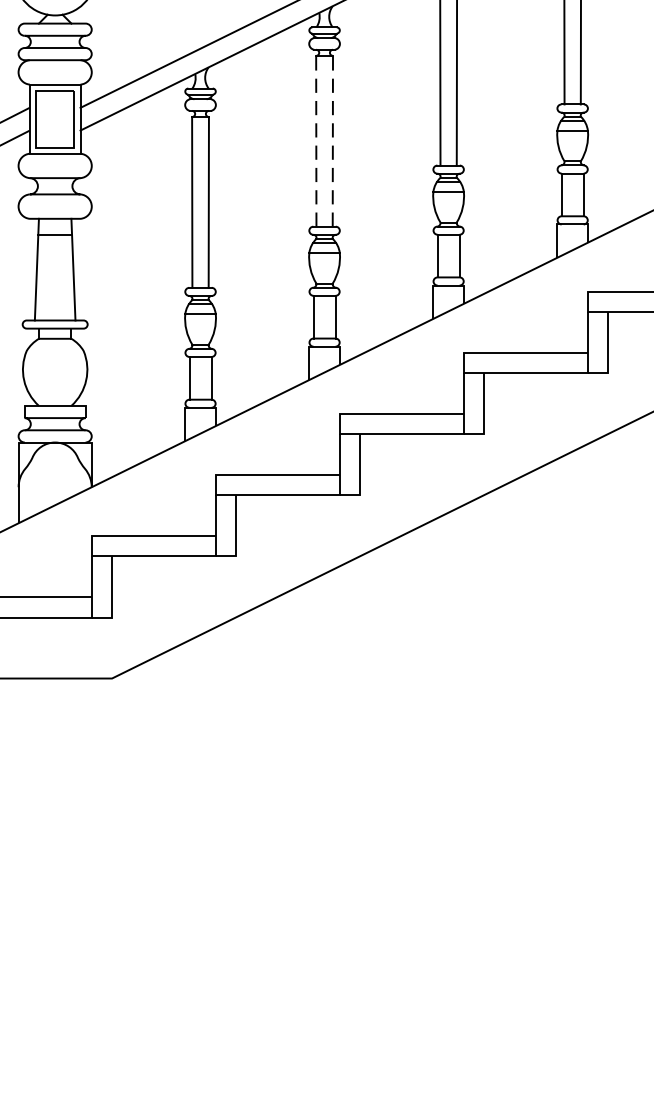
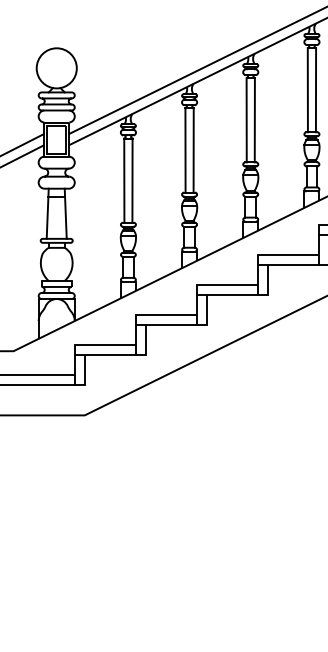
line: (316, 139) -> (185, 149), dashed -> solid
line: (332, 139) -> (193, 149), dashed -> solid

